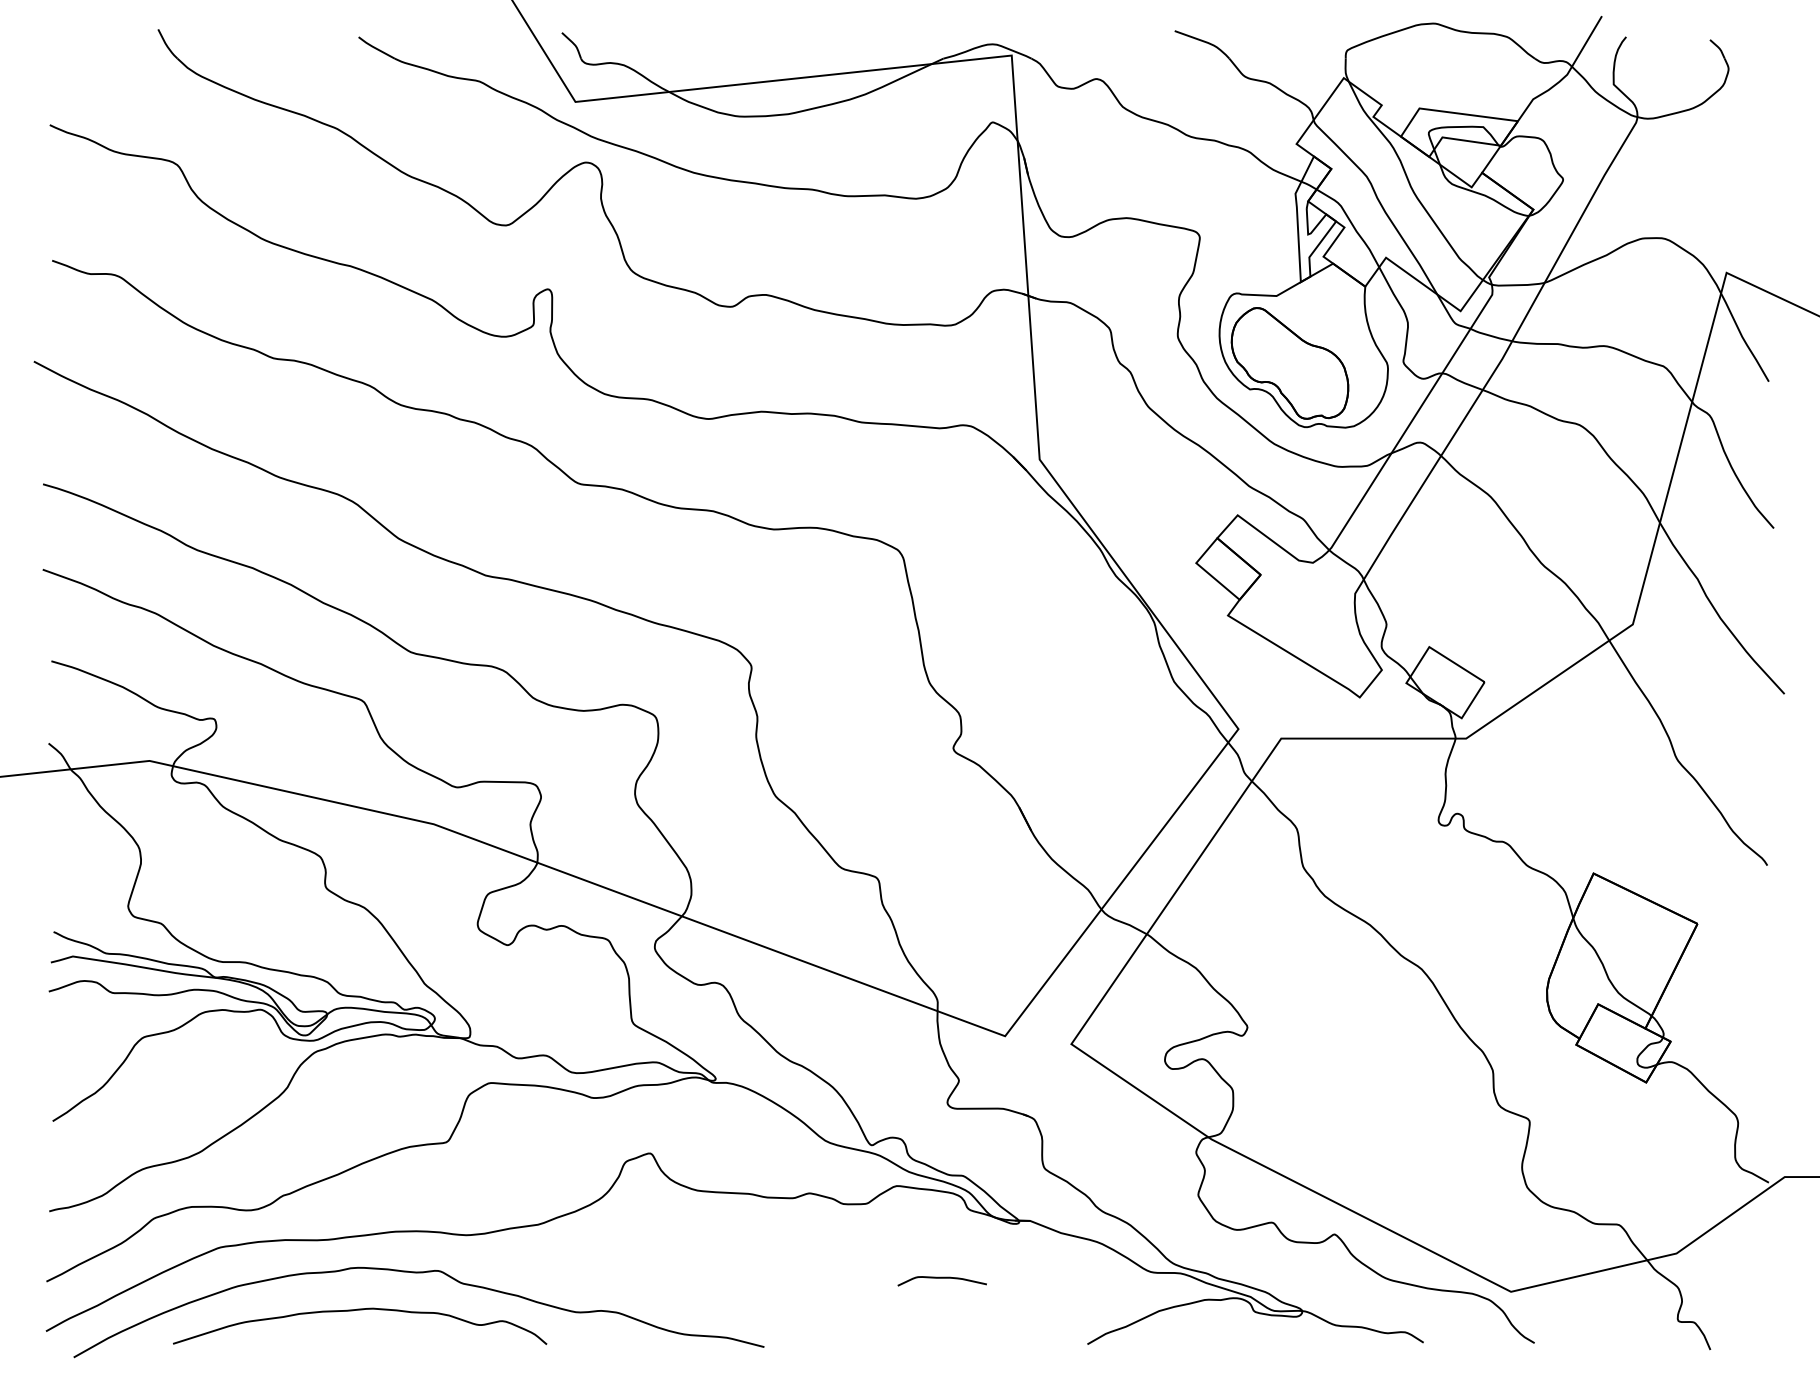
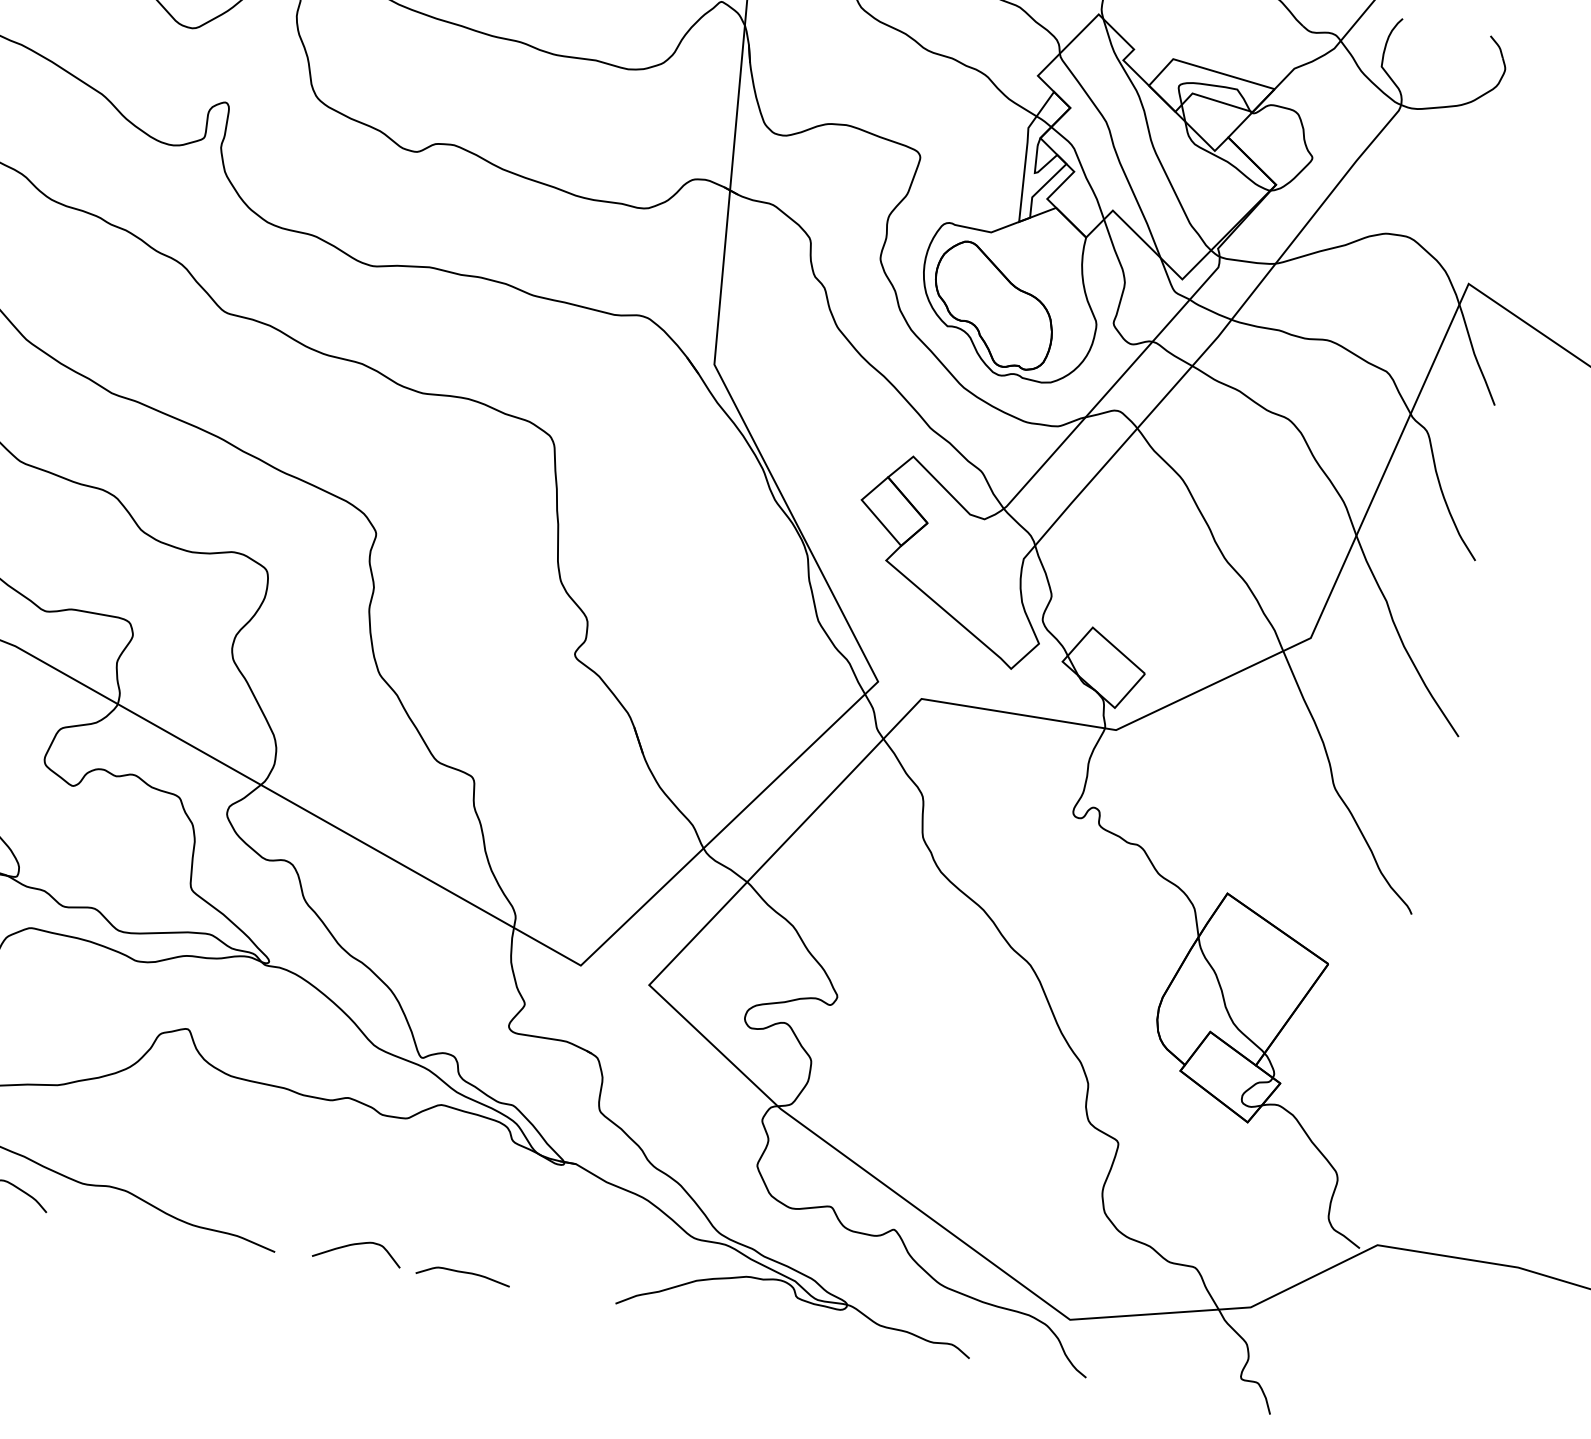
curve: (941, 1278) -> (462, 1272), moved
curve: (839, 1328) -> (357, 1245), added

